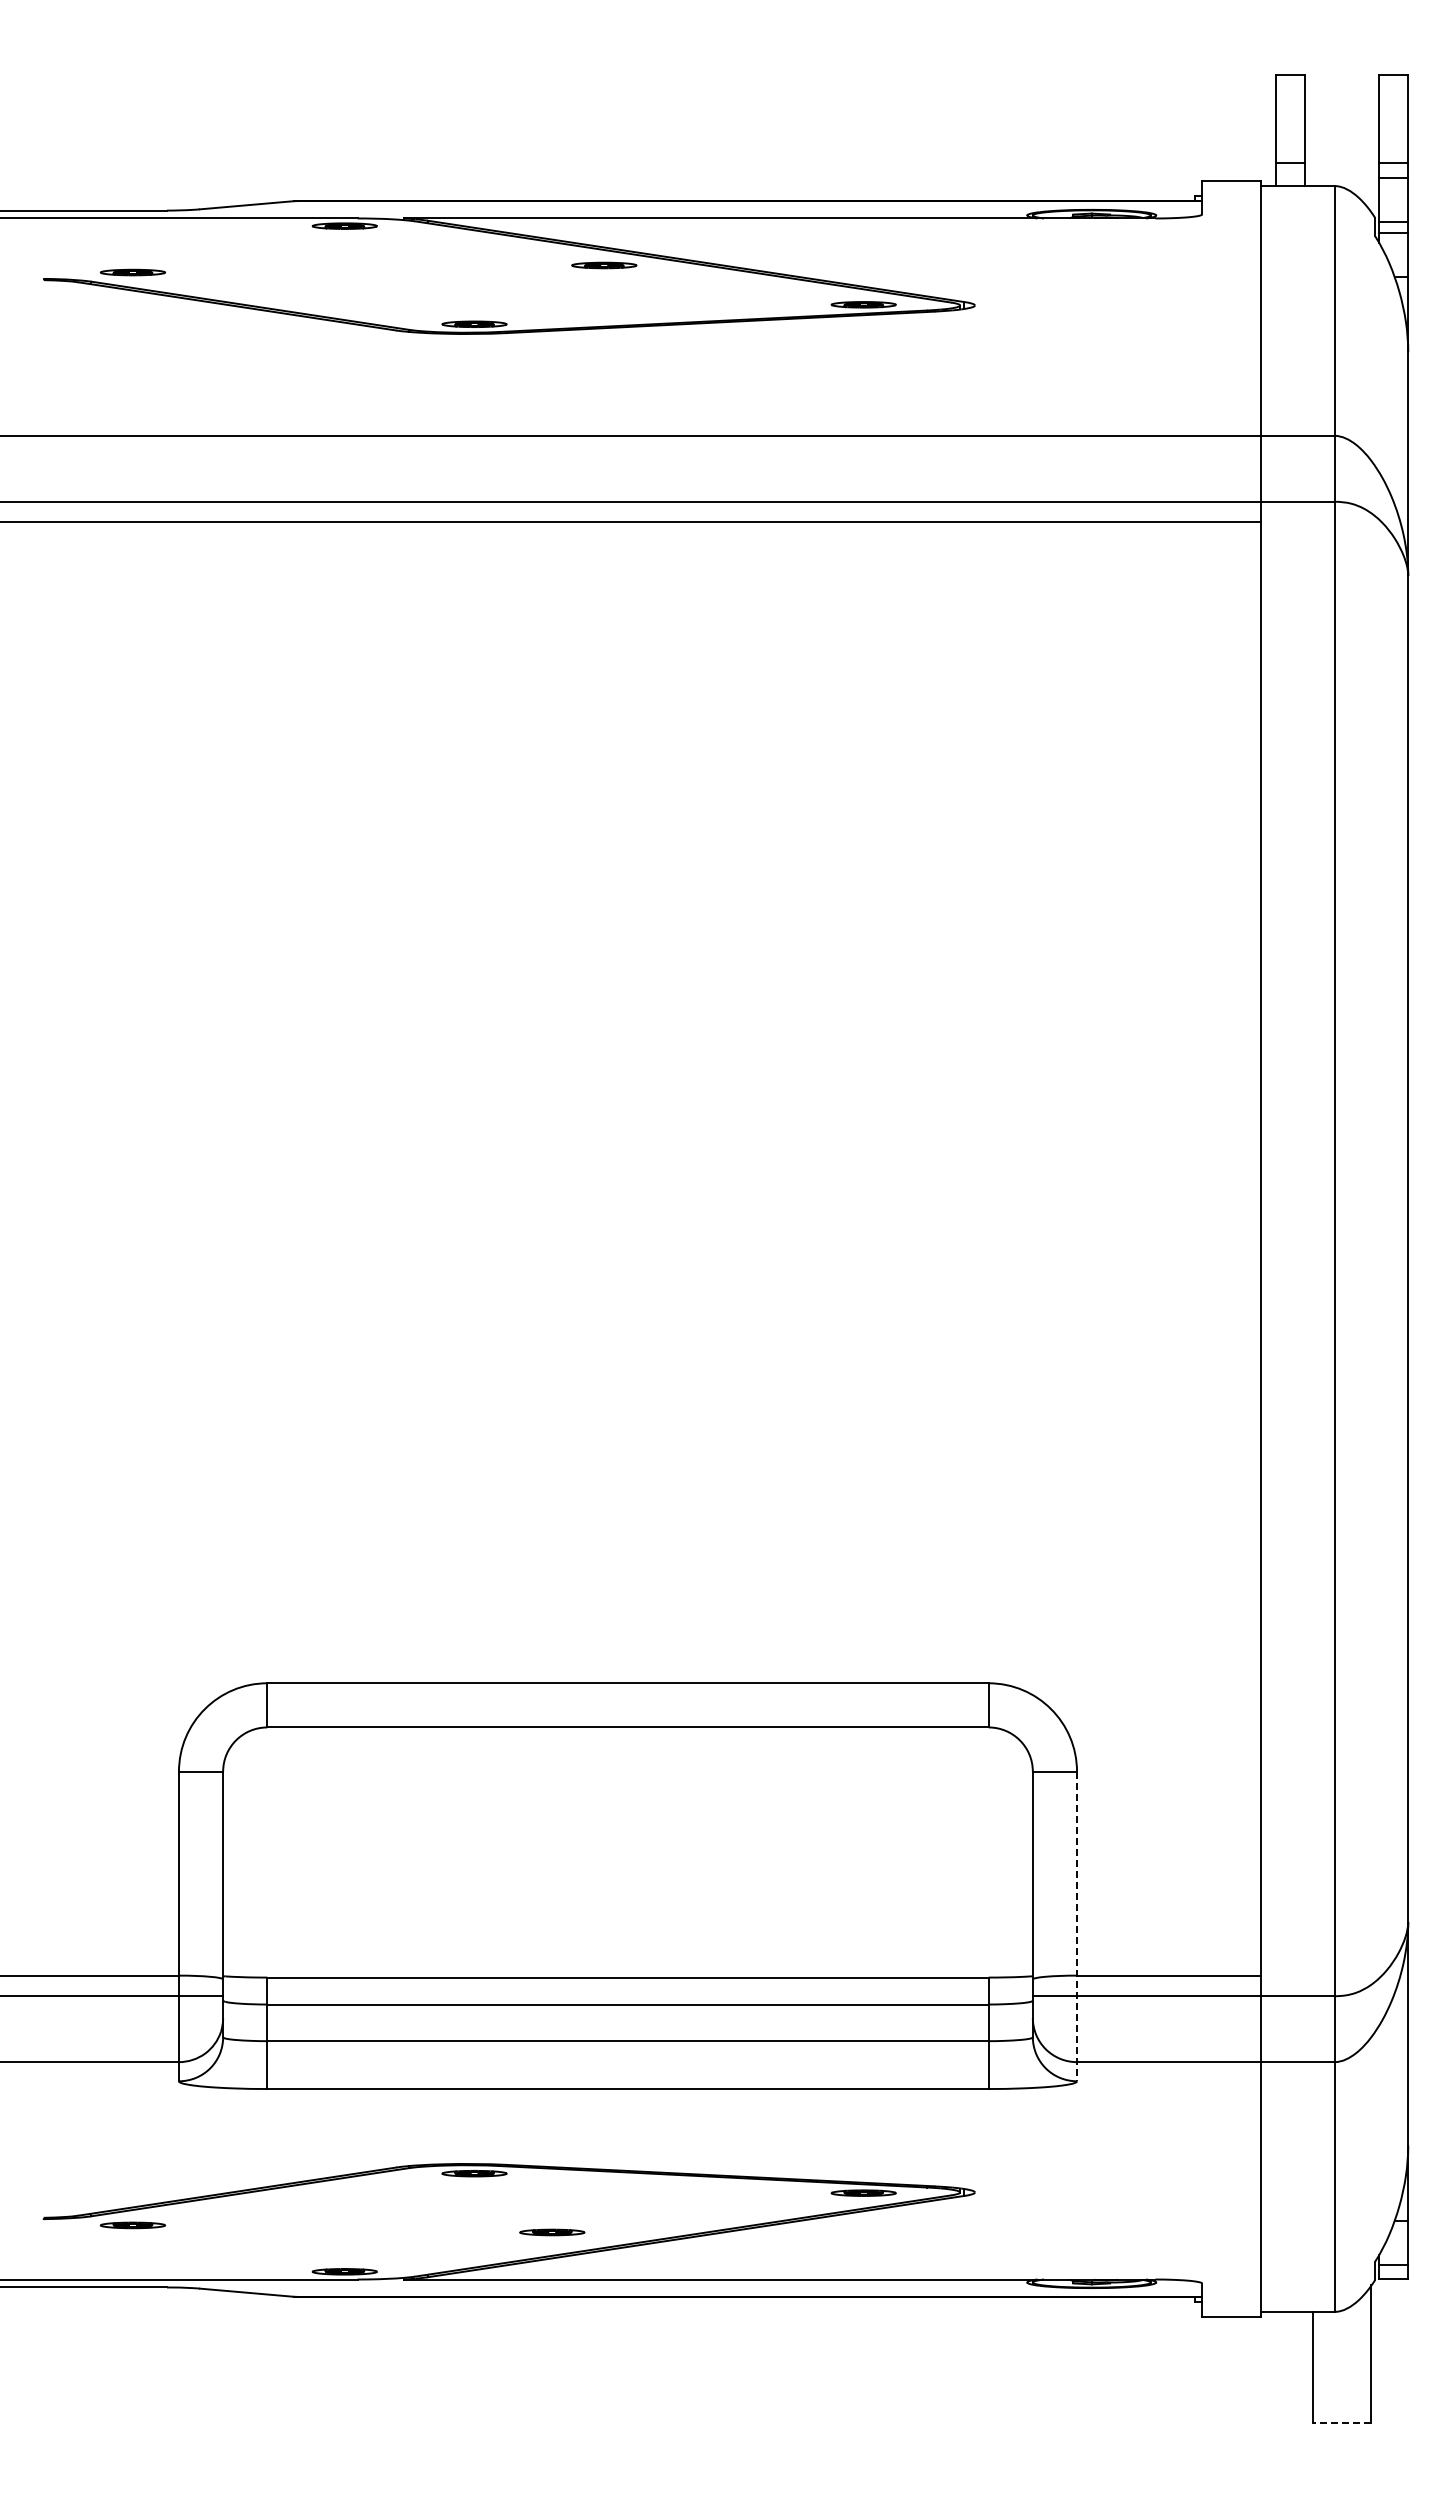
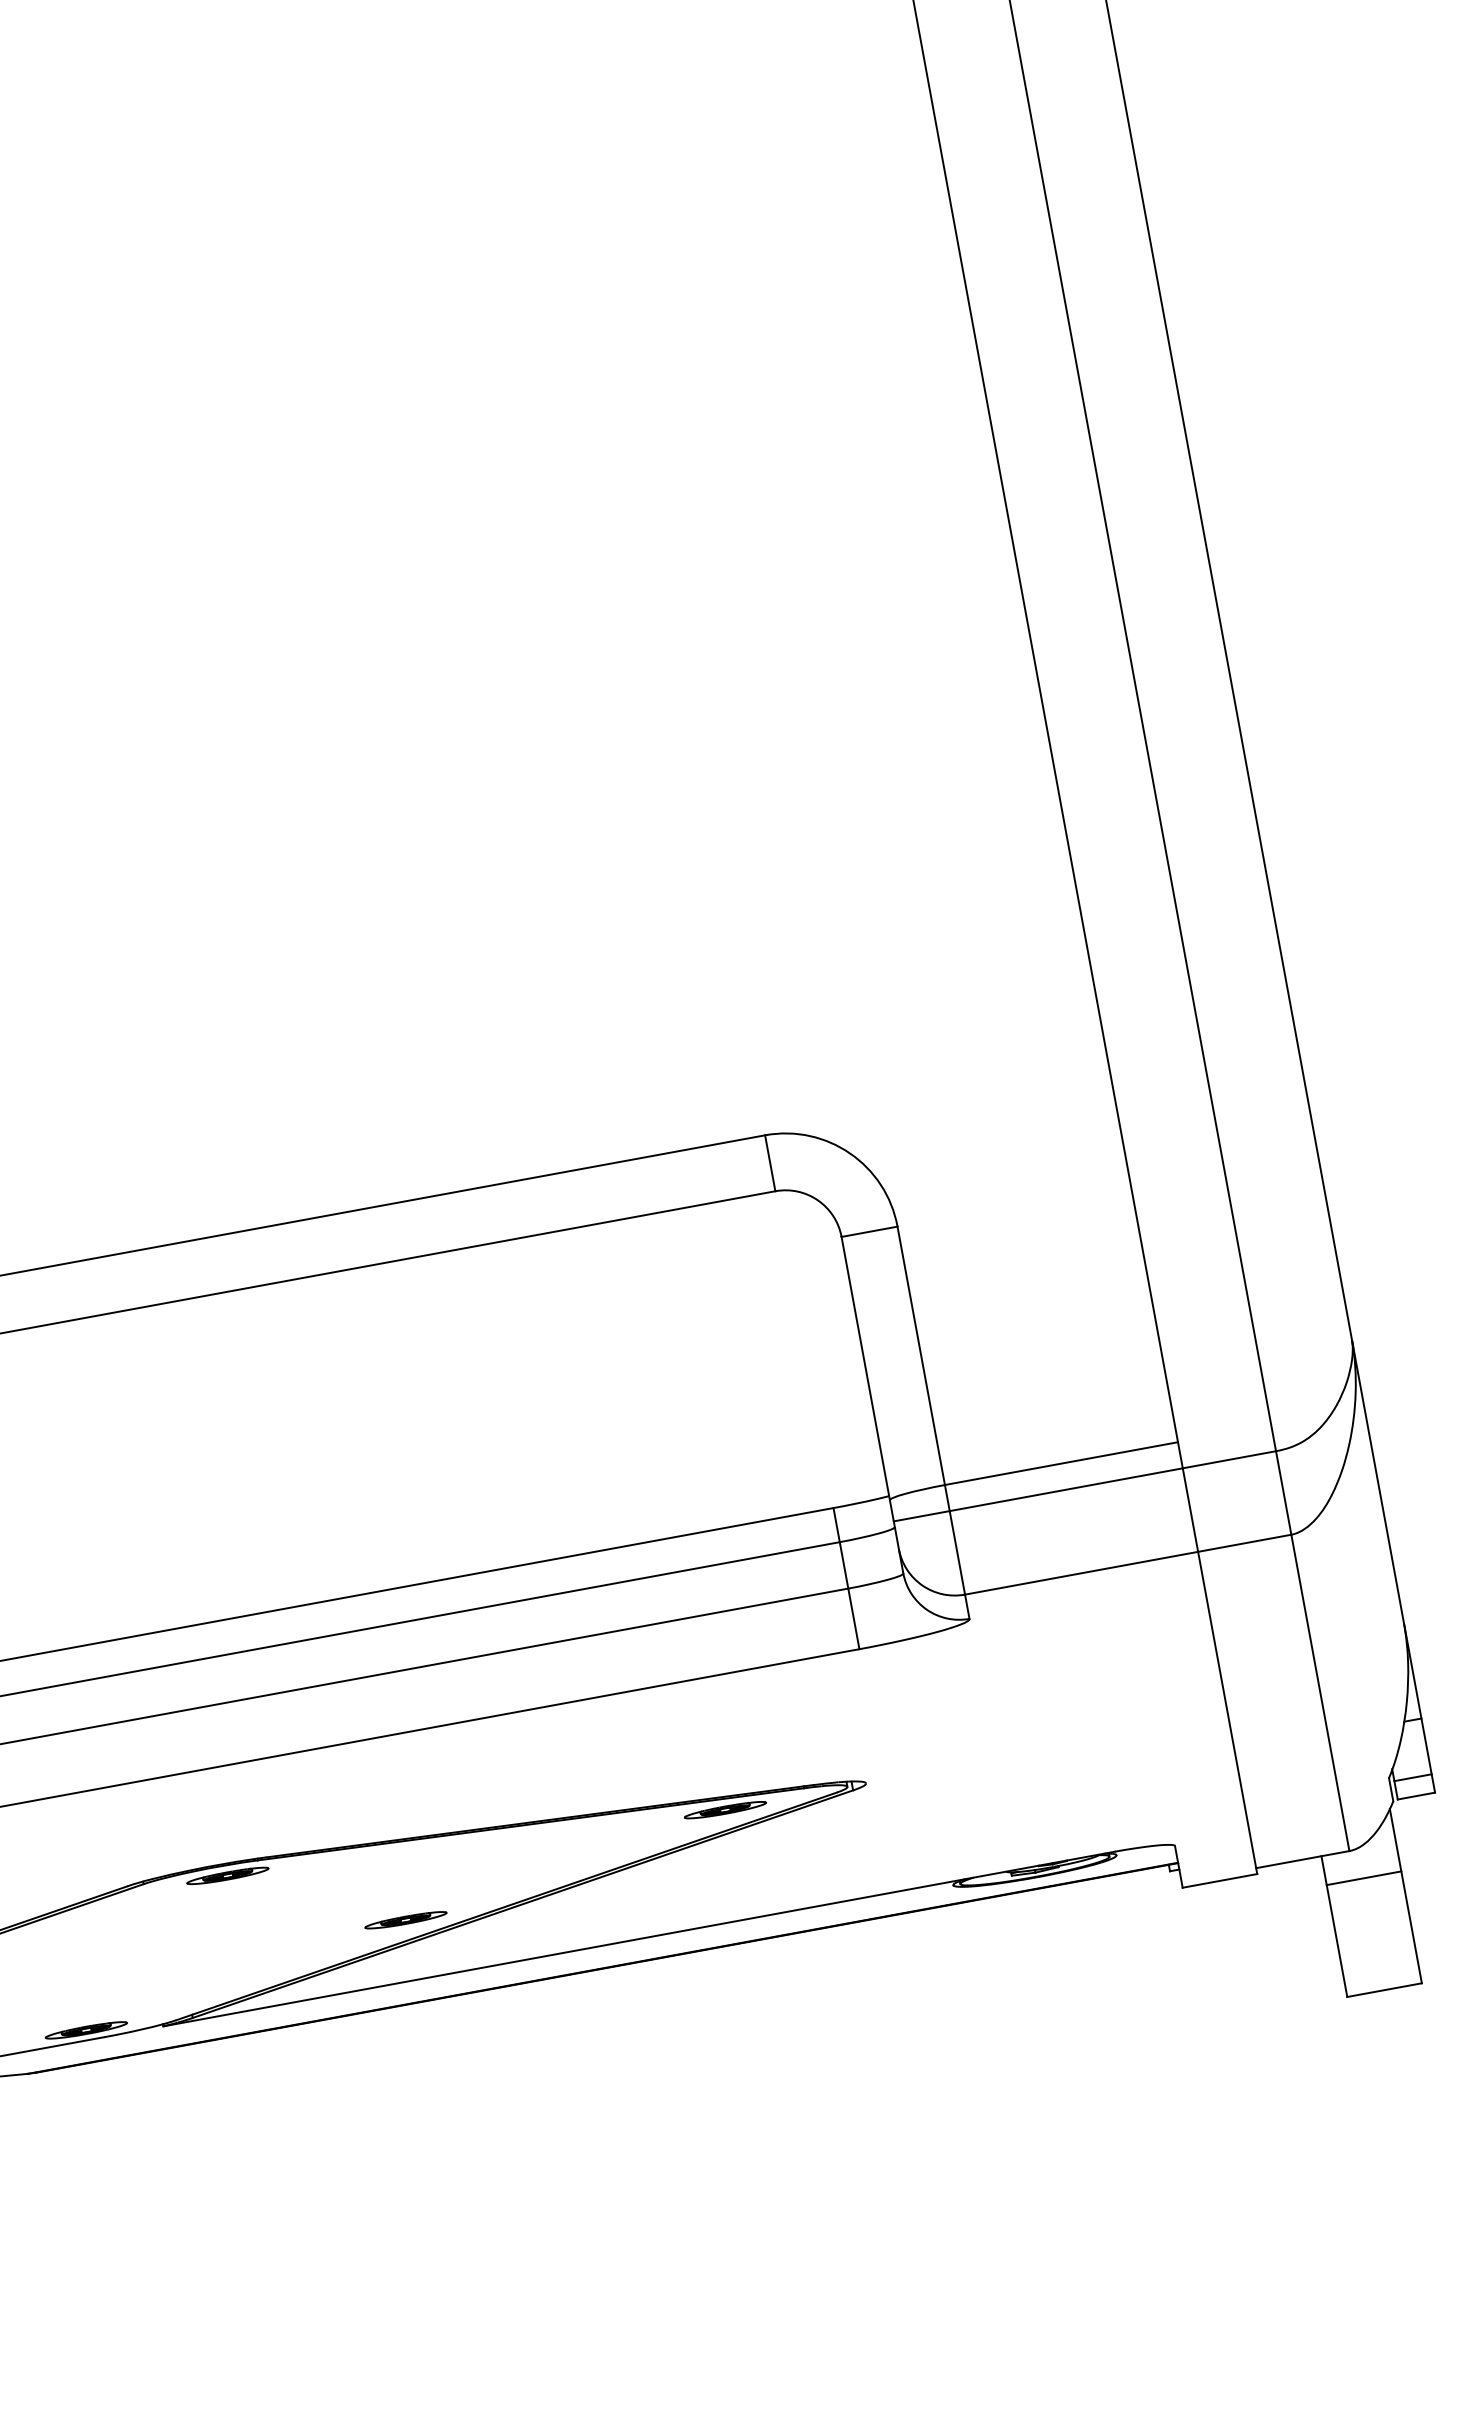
line: (1077, 1926) -> (934, 1422), dashed -> solid
part: (552, 2232) -> (406, 1920), moved
line: (1341, 2334) -> (1363, 1878), added
line: (1341, 2423) -> (1384, 1990), dashed -> solid

